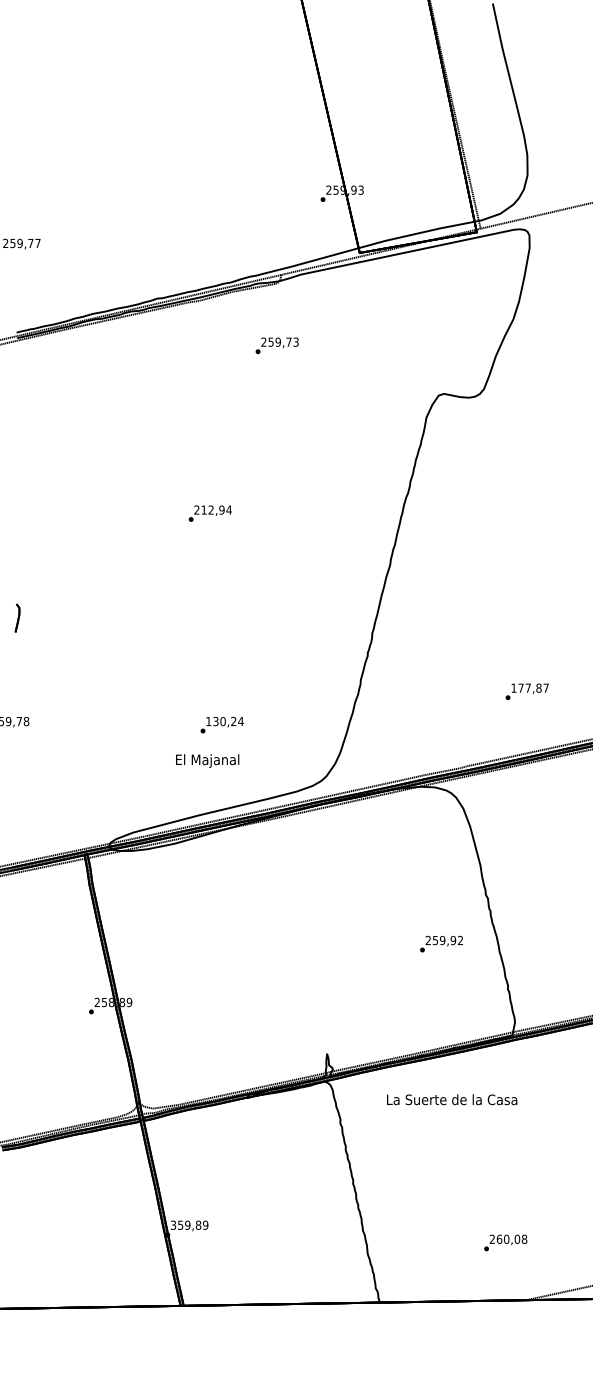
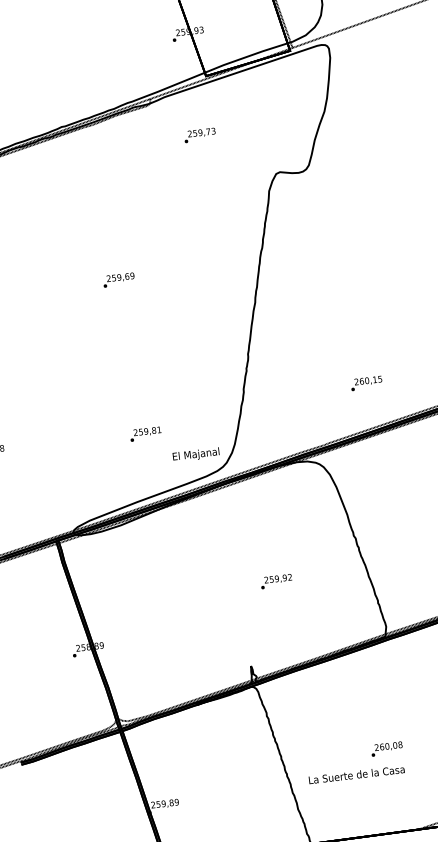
text: (276, 345) -> (199, 135), moved
text: (216, 509) -> (123, 276), 212,94 -> 259,69
text: (529, 687) -> (367, 380), 177,87 -> 260,15
text: (224, 721) -> (147, 431), 130,24 -> 259,81
text: (207, 760) -> (196, 454), moved
text: (441, 943) -> (276, 581), moved
text: (452, 1099) -> (357, 774), moved
text: (173, 1225) -> (153, 805), 359,89 -> 259,89
text: (505, 1242) -> (386, 748), moved

